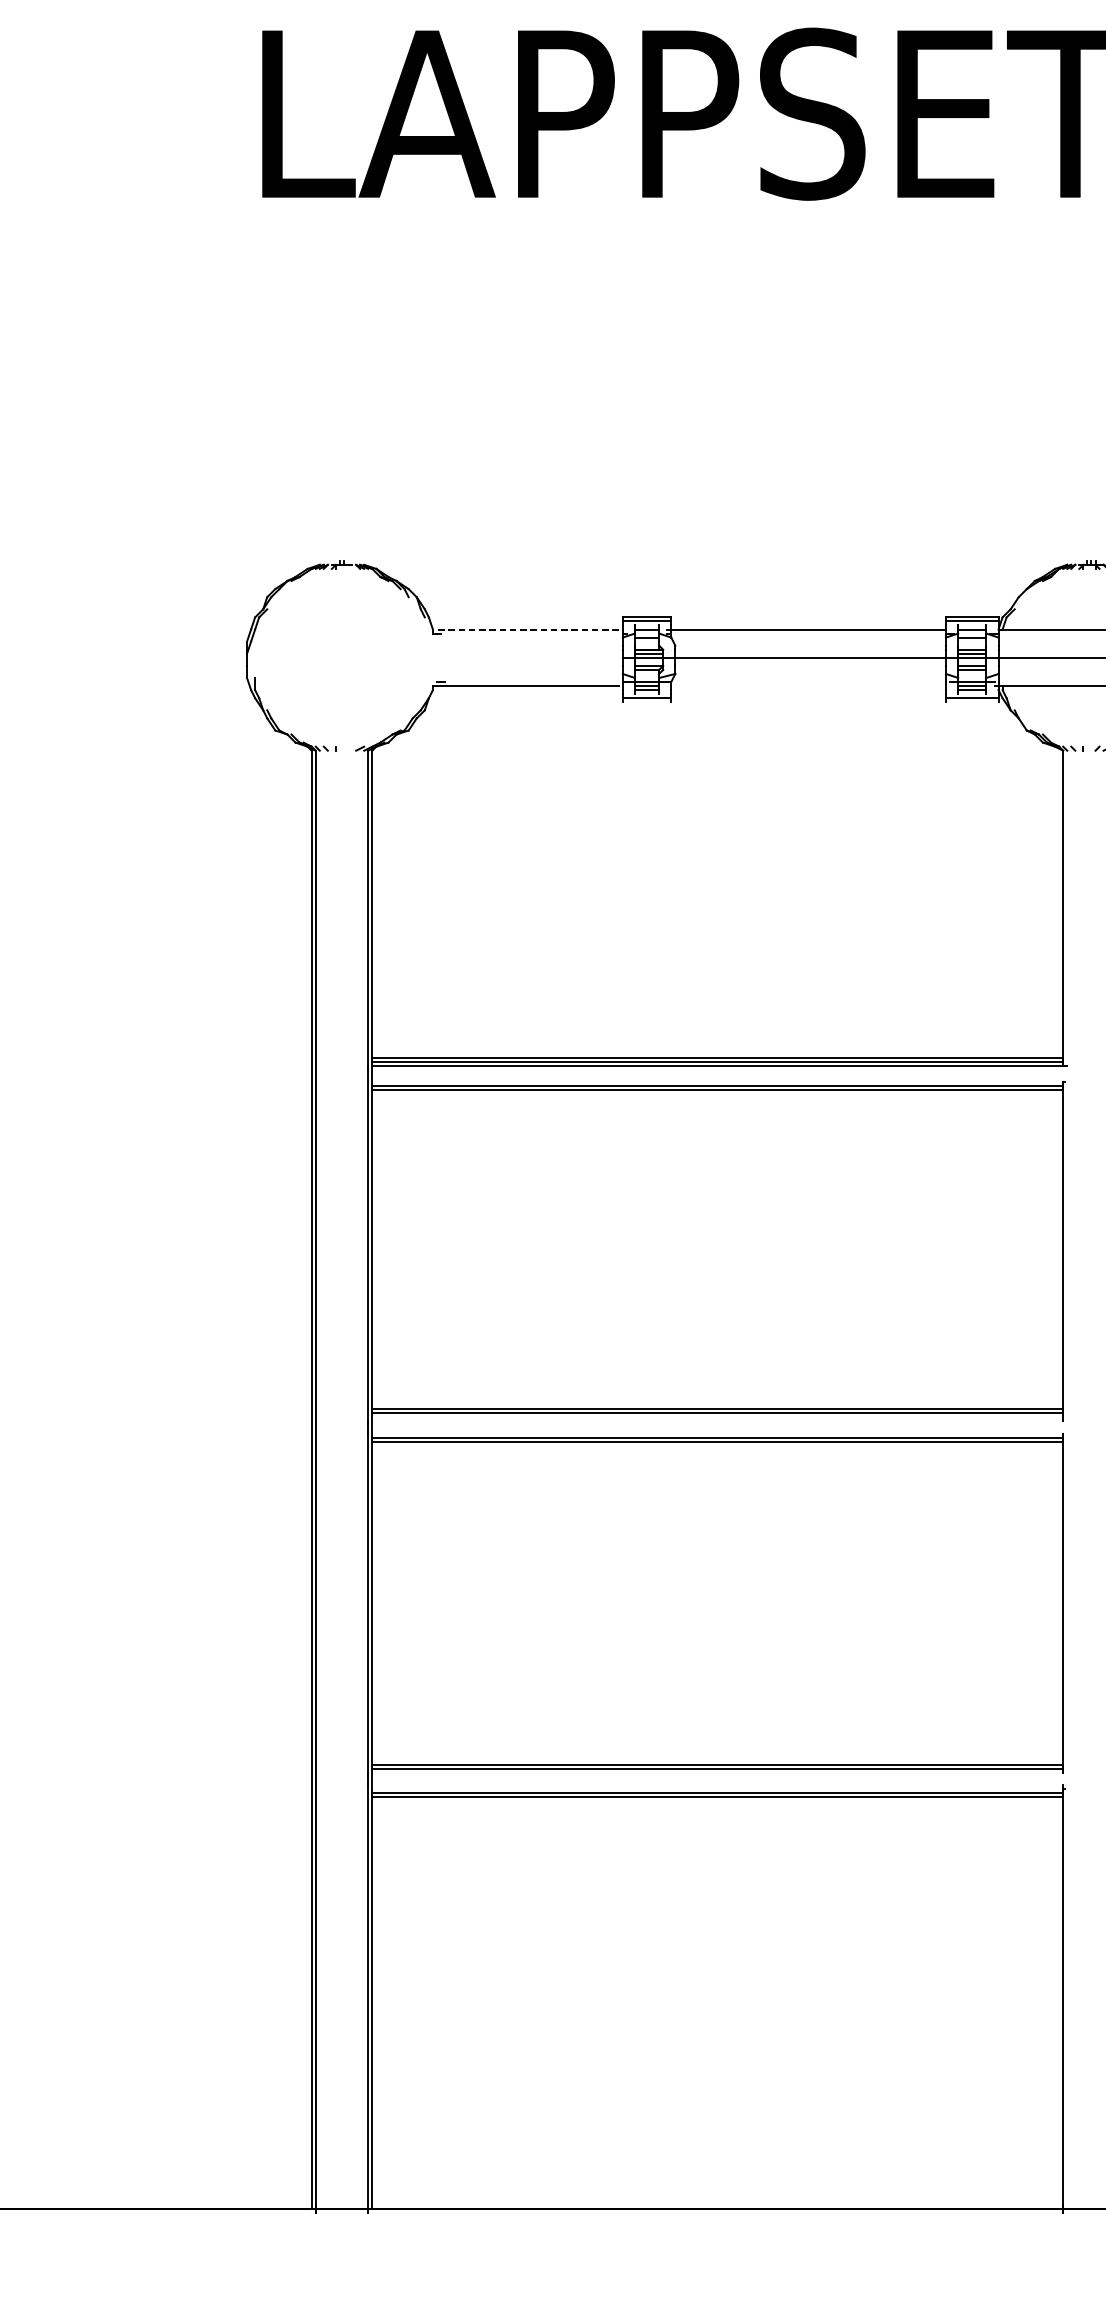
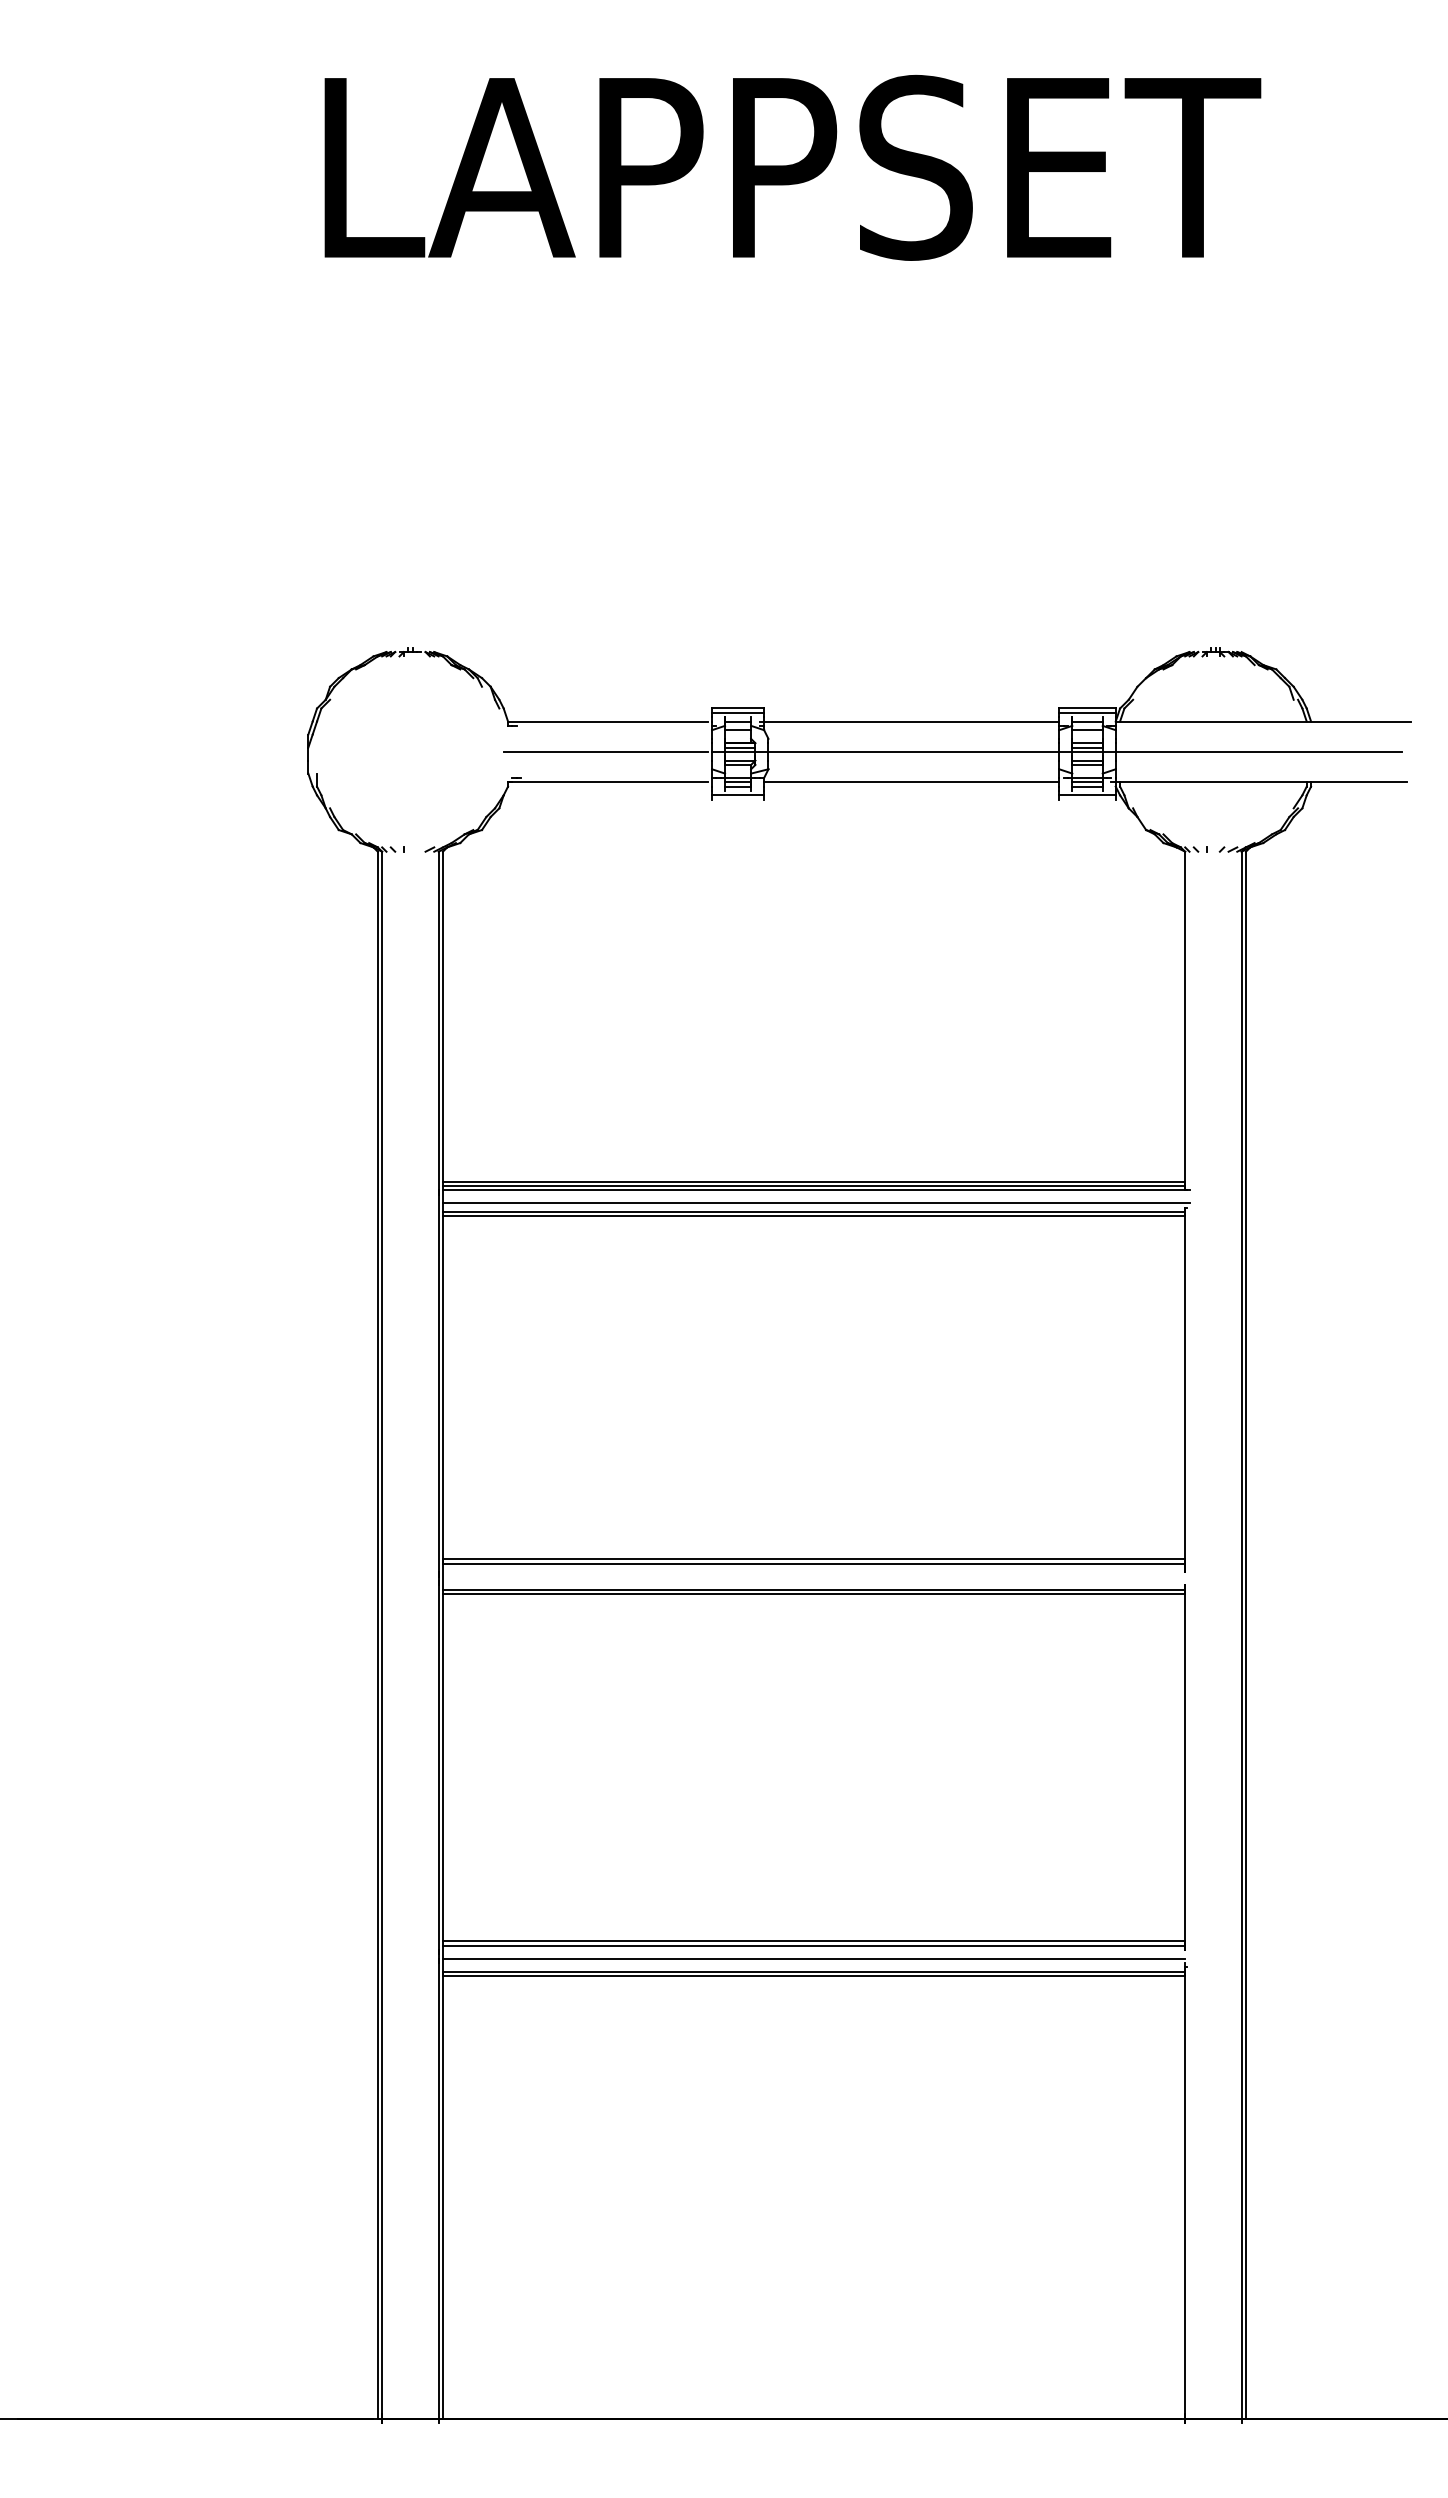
line: (525, 629) -> (607, 721), dashed -> solid
line: (523, 657) -> (605, 751), added
line: (808, 686) -> (911, 782), added
line: (719, 1078) -> (815, 1203), added
line: (717, 1780) -> (813, 1958), added

